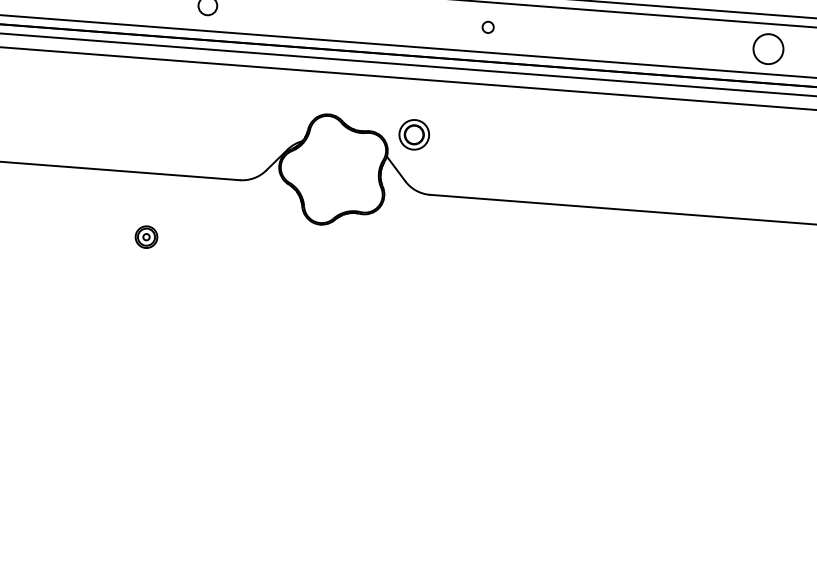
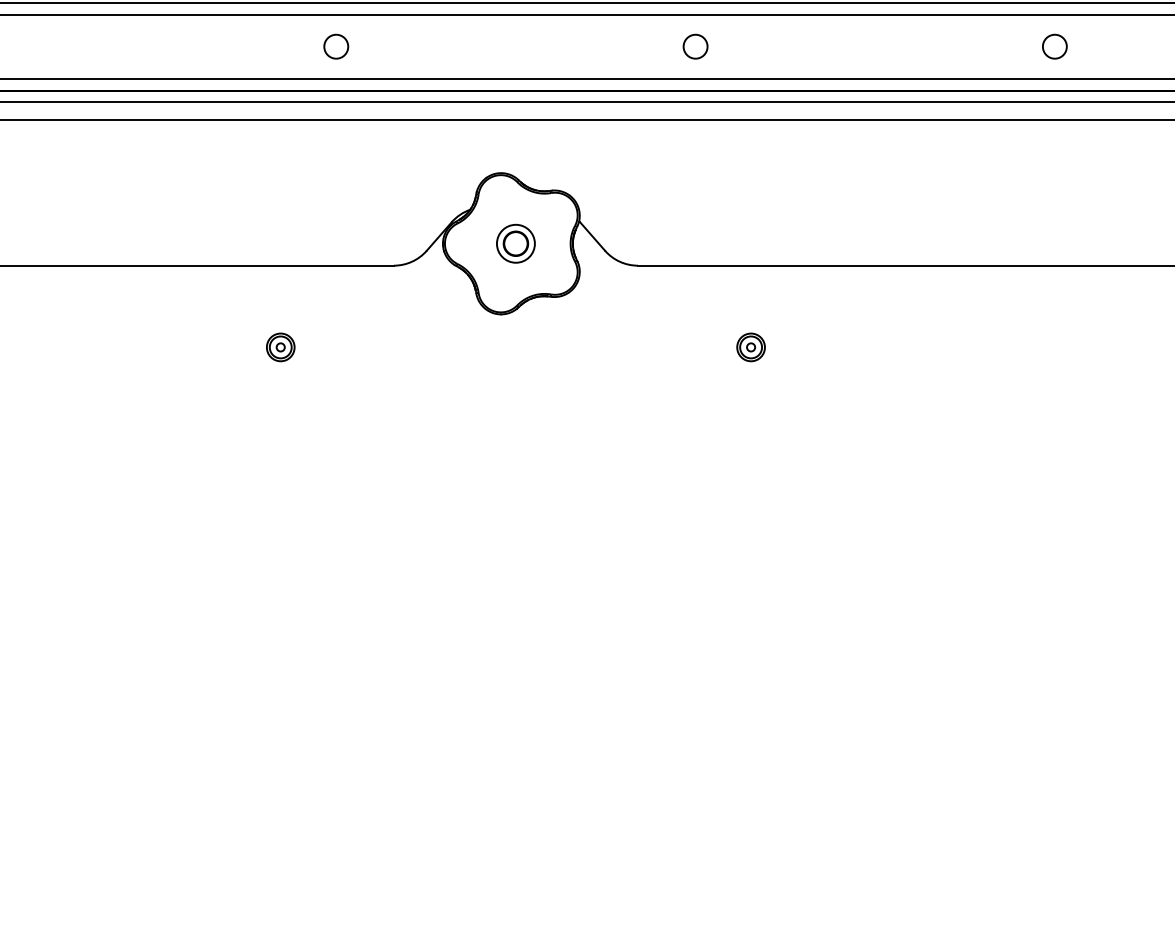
circle: (488, 27) -> (695, 46), size x1.67
circle: (768, 48) -> (1054, 46), size x0.62
part: (413, 134) -> (515, 243), moved
part: (512, 265) -> (750, 347), added

